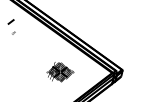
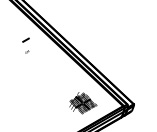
part: (60, 72) -> (83, 103), moved

